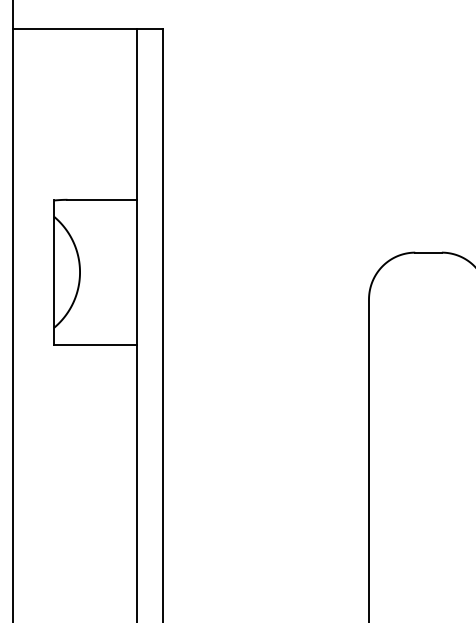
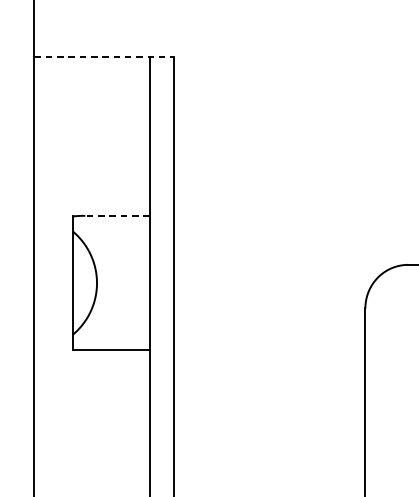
line: (88, 28) -> (104, 56), solid -> dashed
line: (102, 199) -> (117, 215), solid -> dashed

